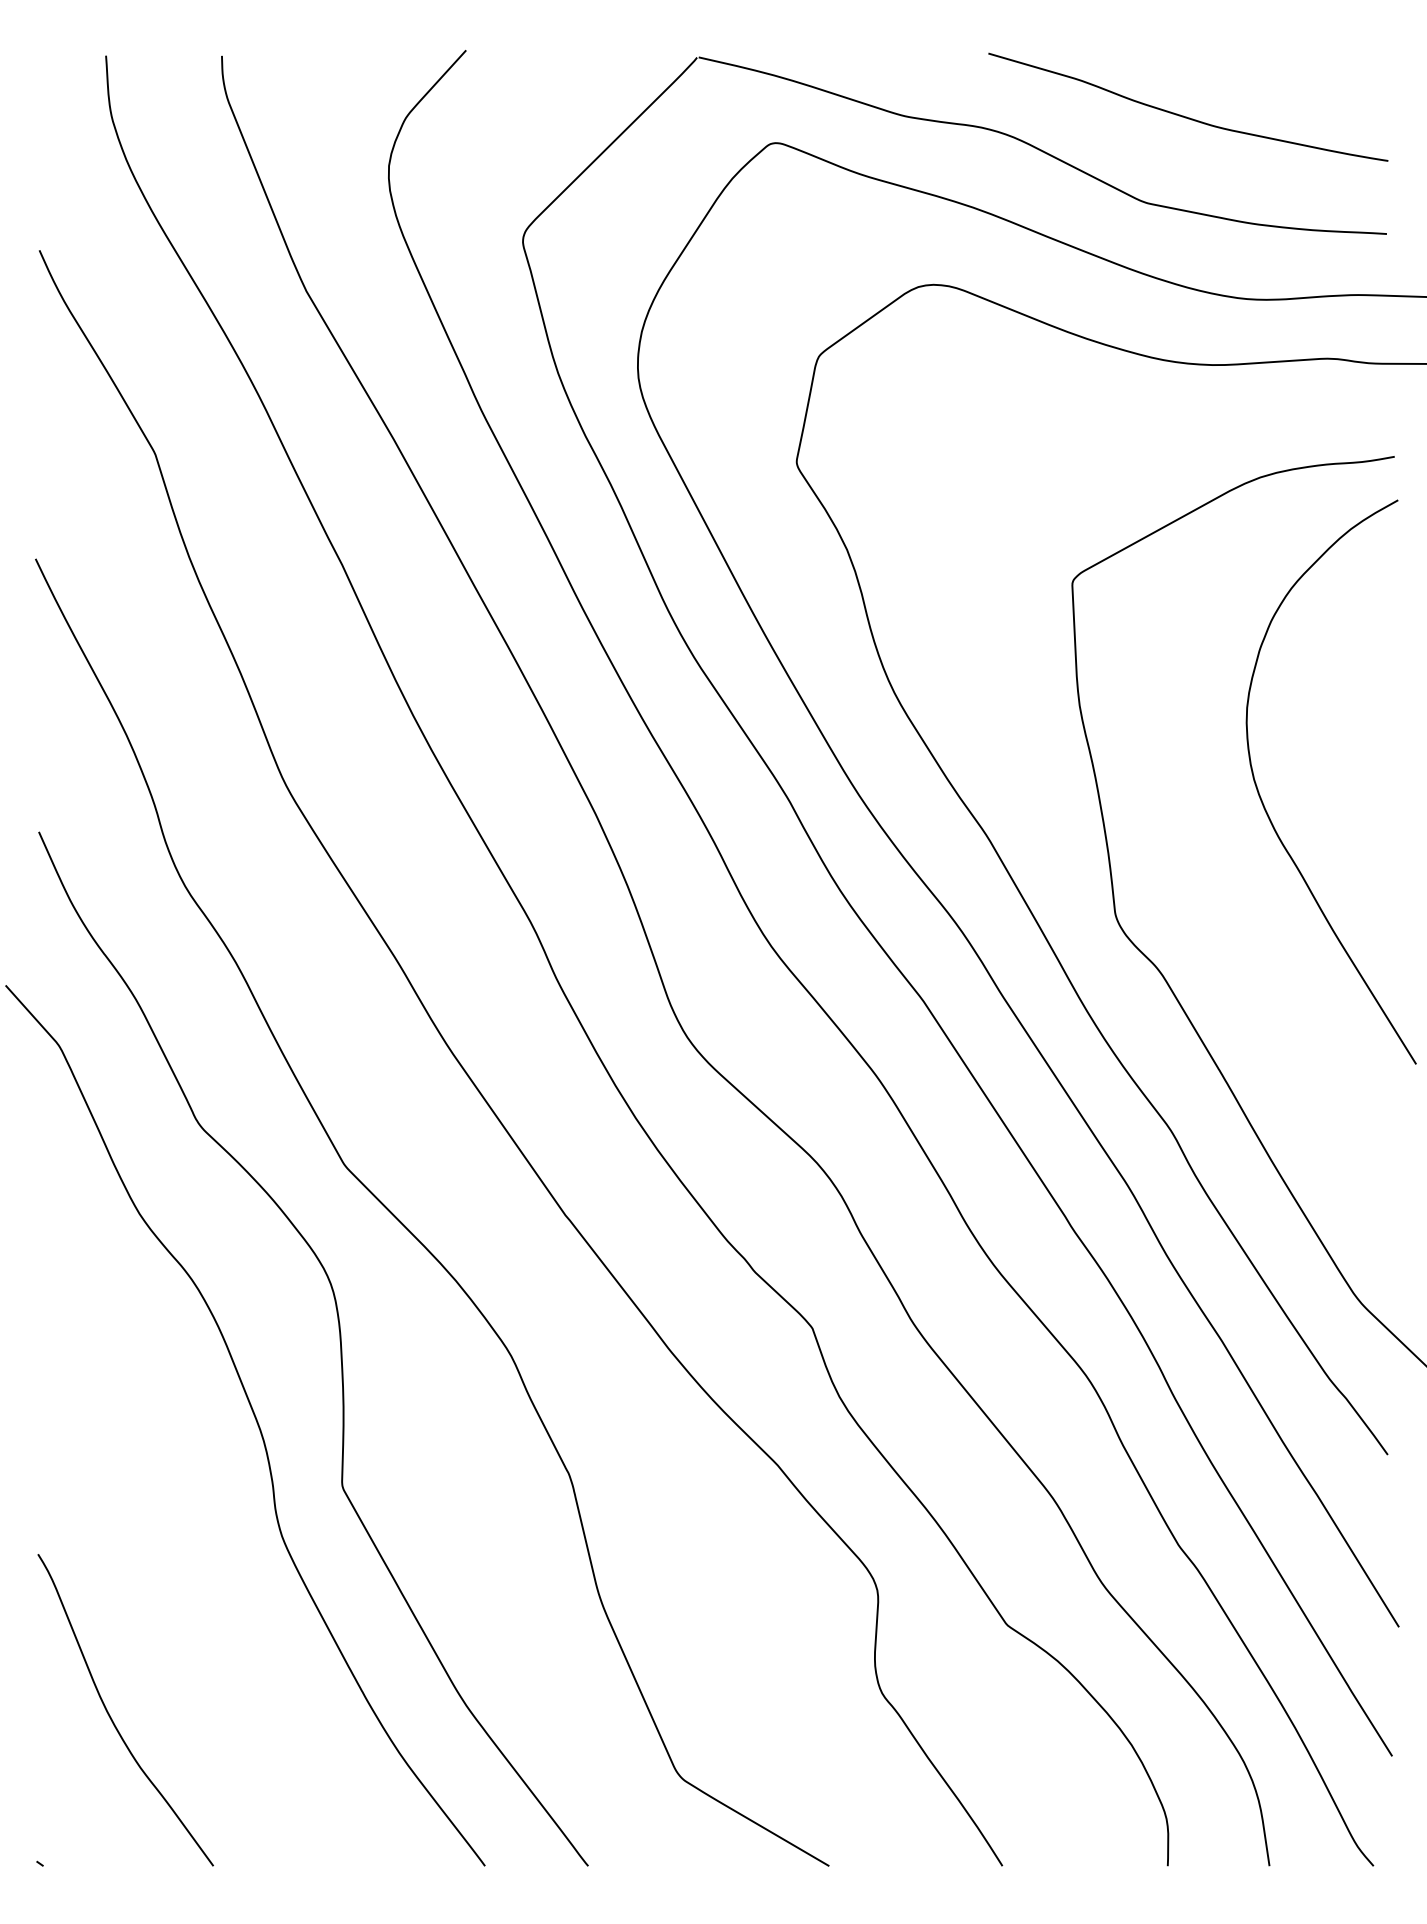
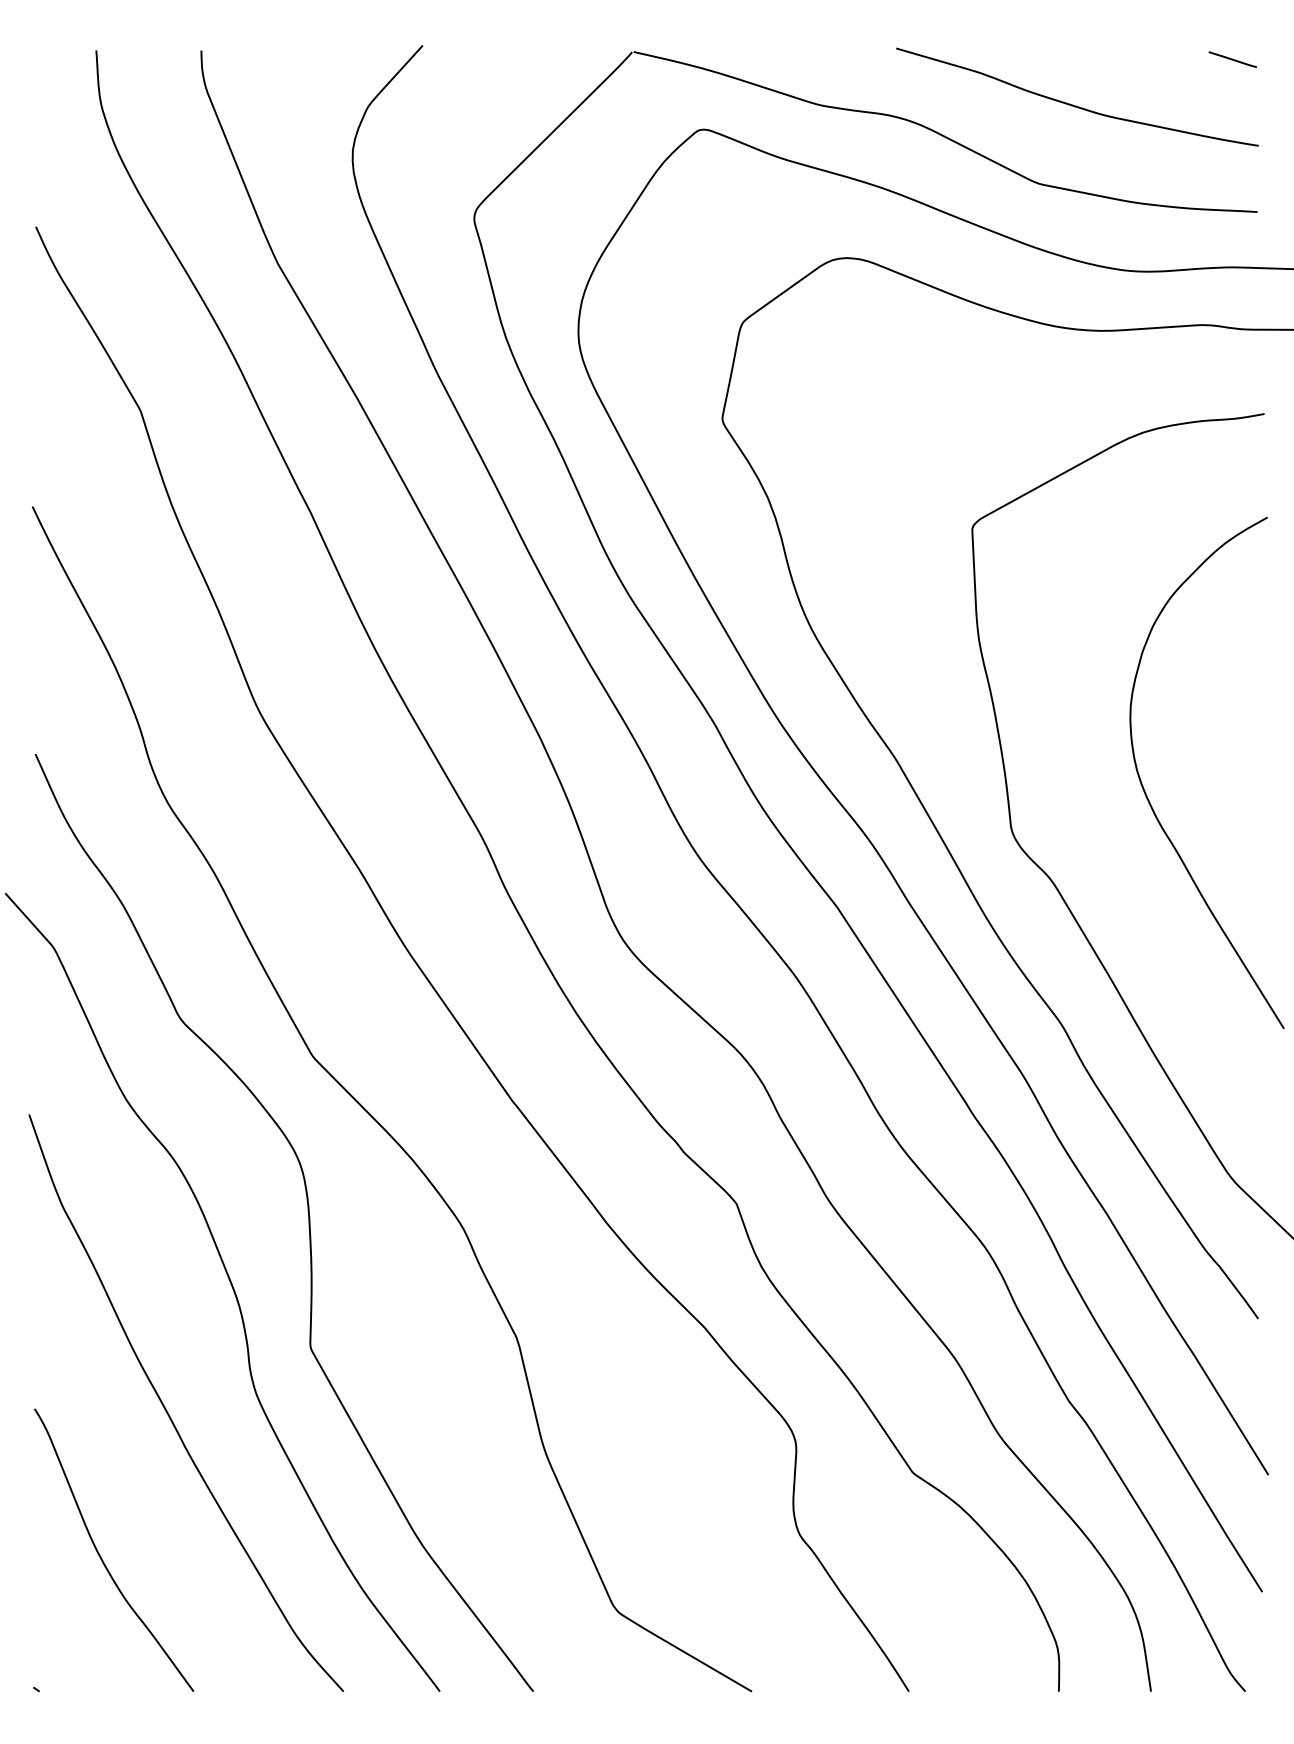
line: (1359, 65) -> (1232, 59), added
curve: (1265, 807) -> (1147, 795), moved
curve: (184, 1556) -> (167, 1410), added

